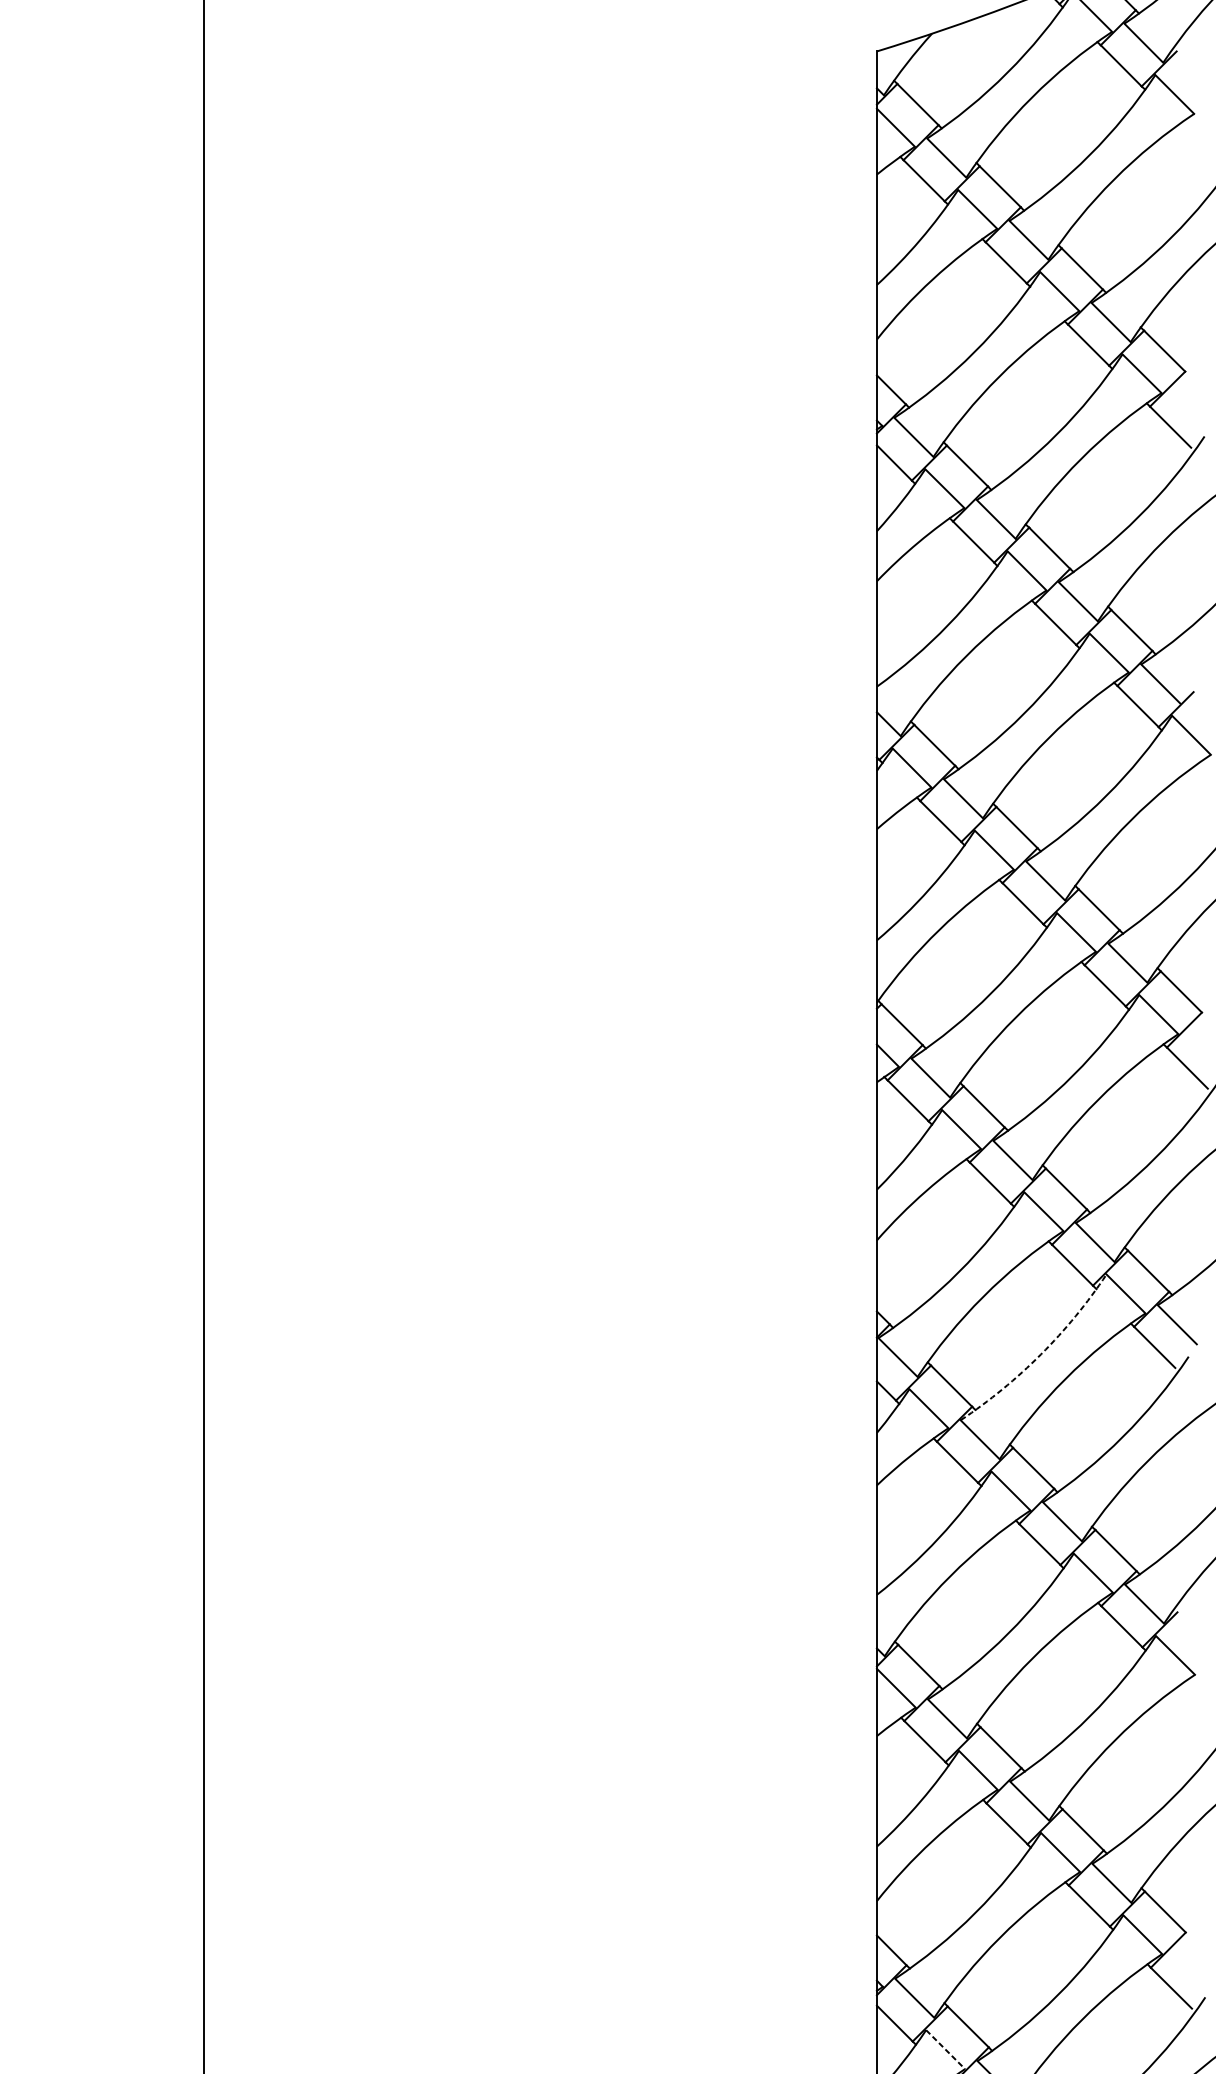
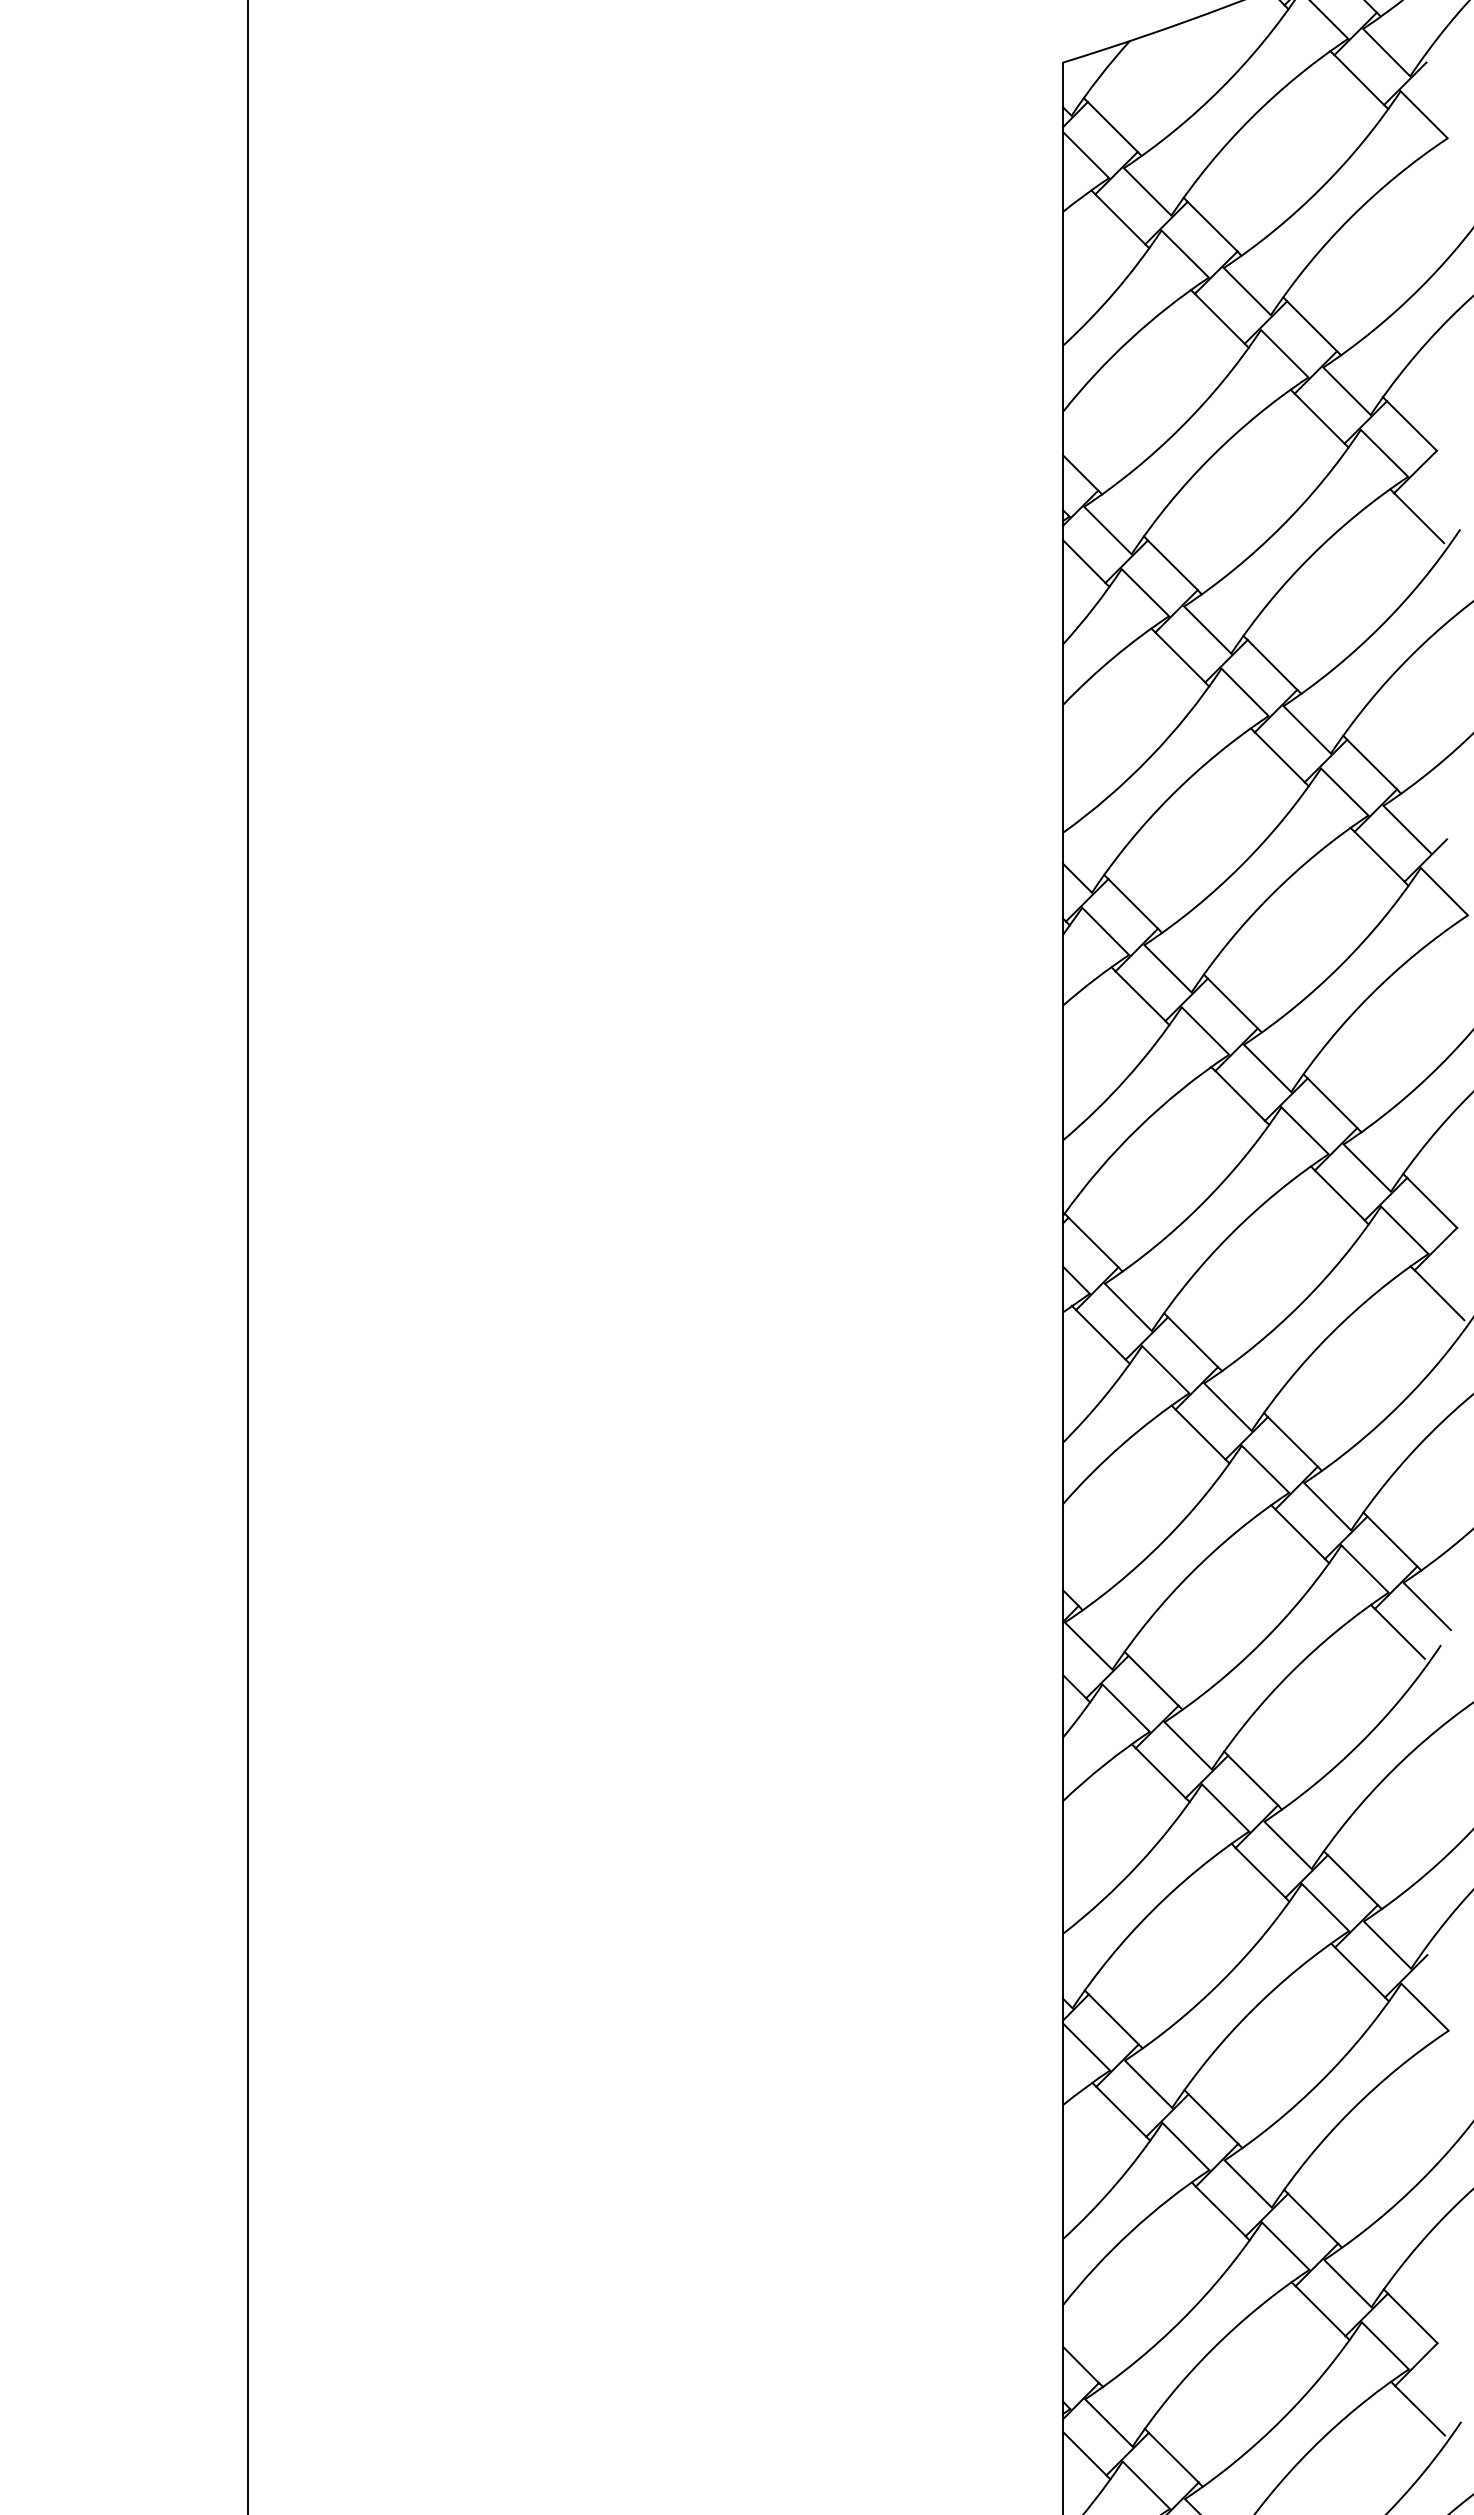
arc: (1040, 1354) -> (1261, 1642), dashed -> solid
line: (945, 2049) -> (1146, 2485), dashed -> solid

